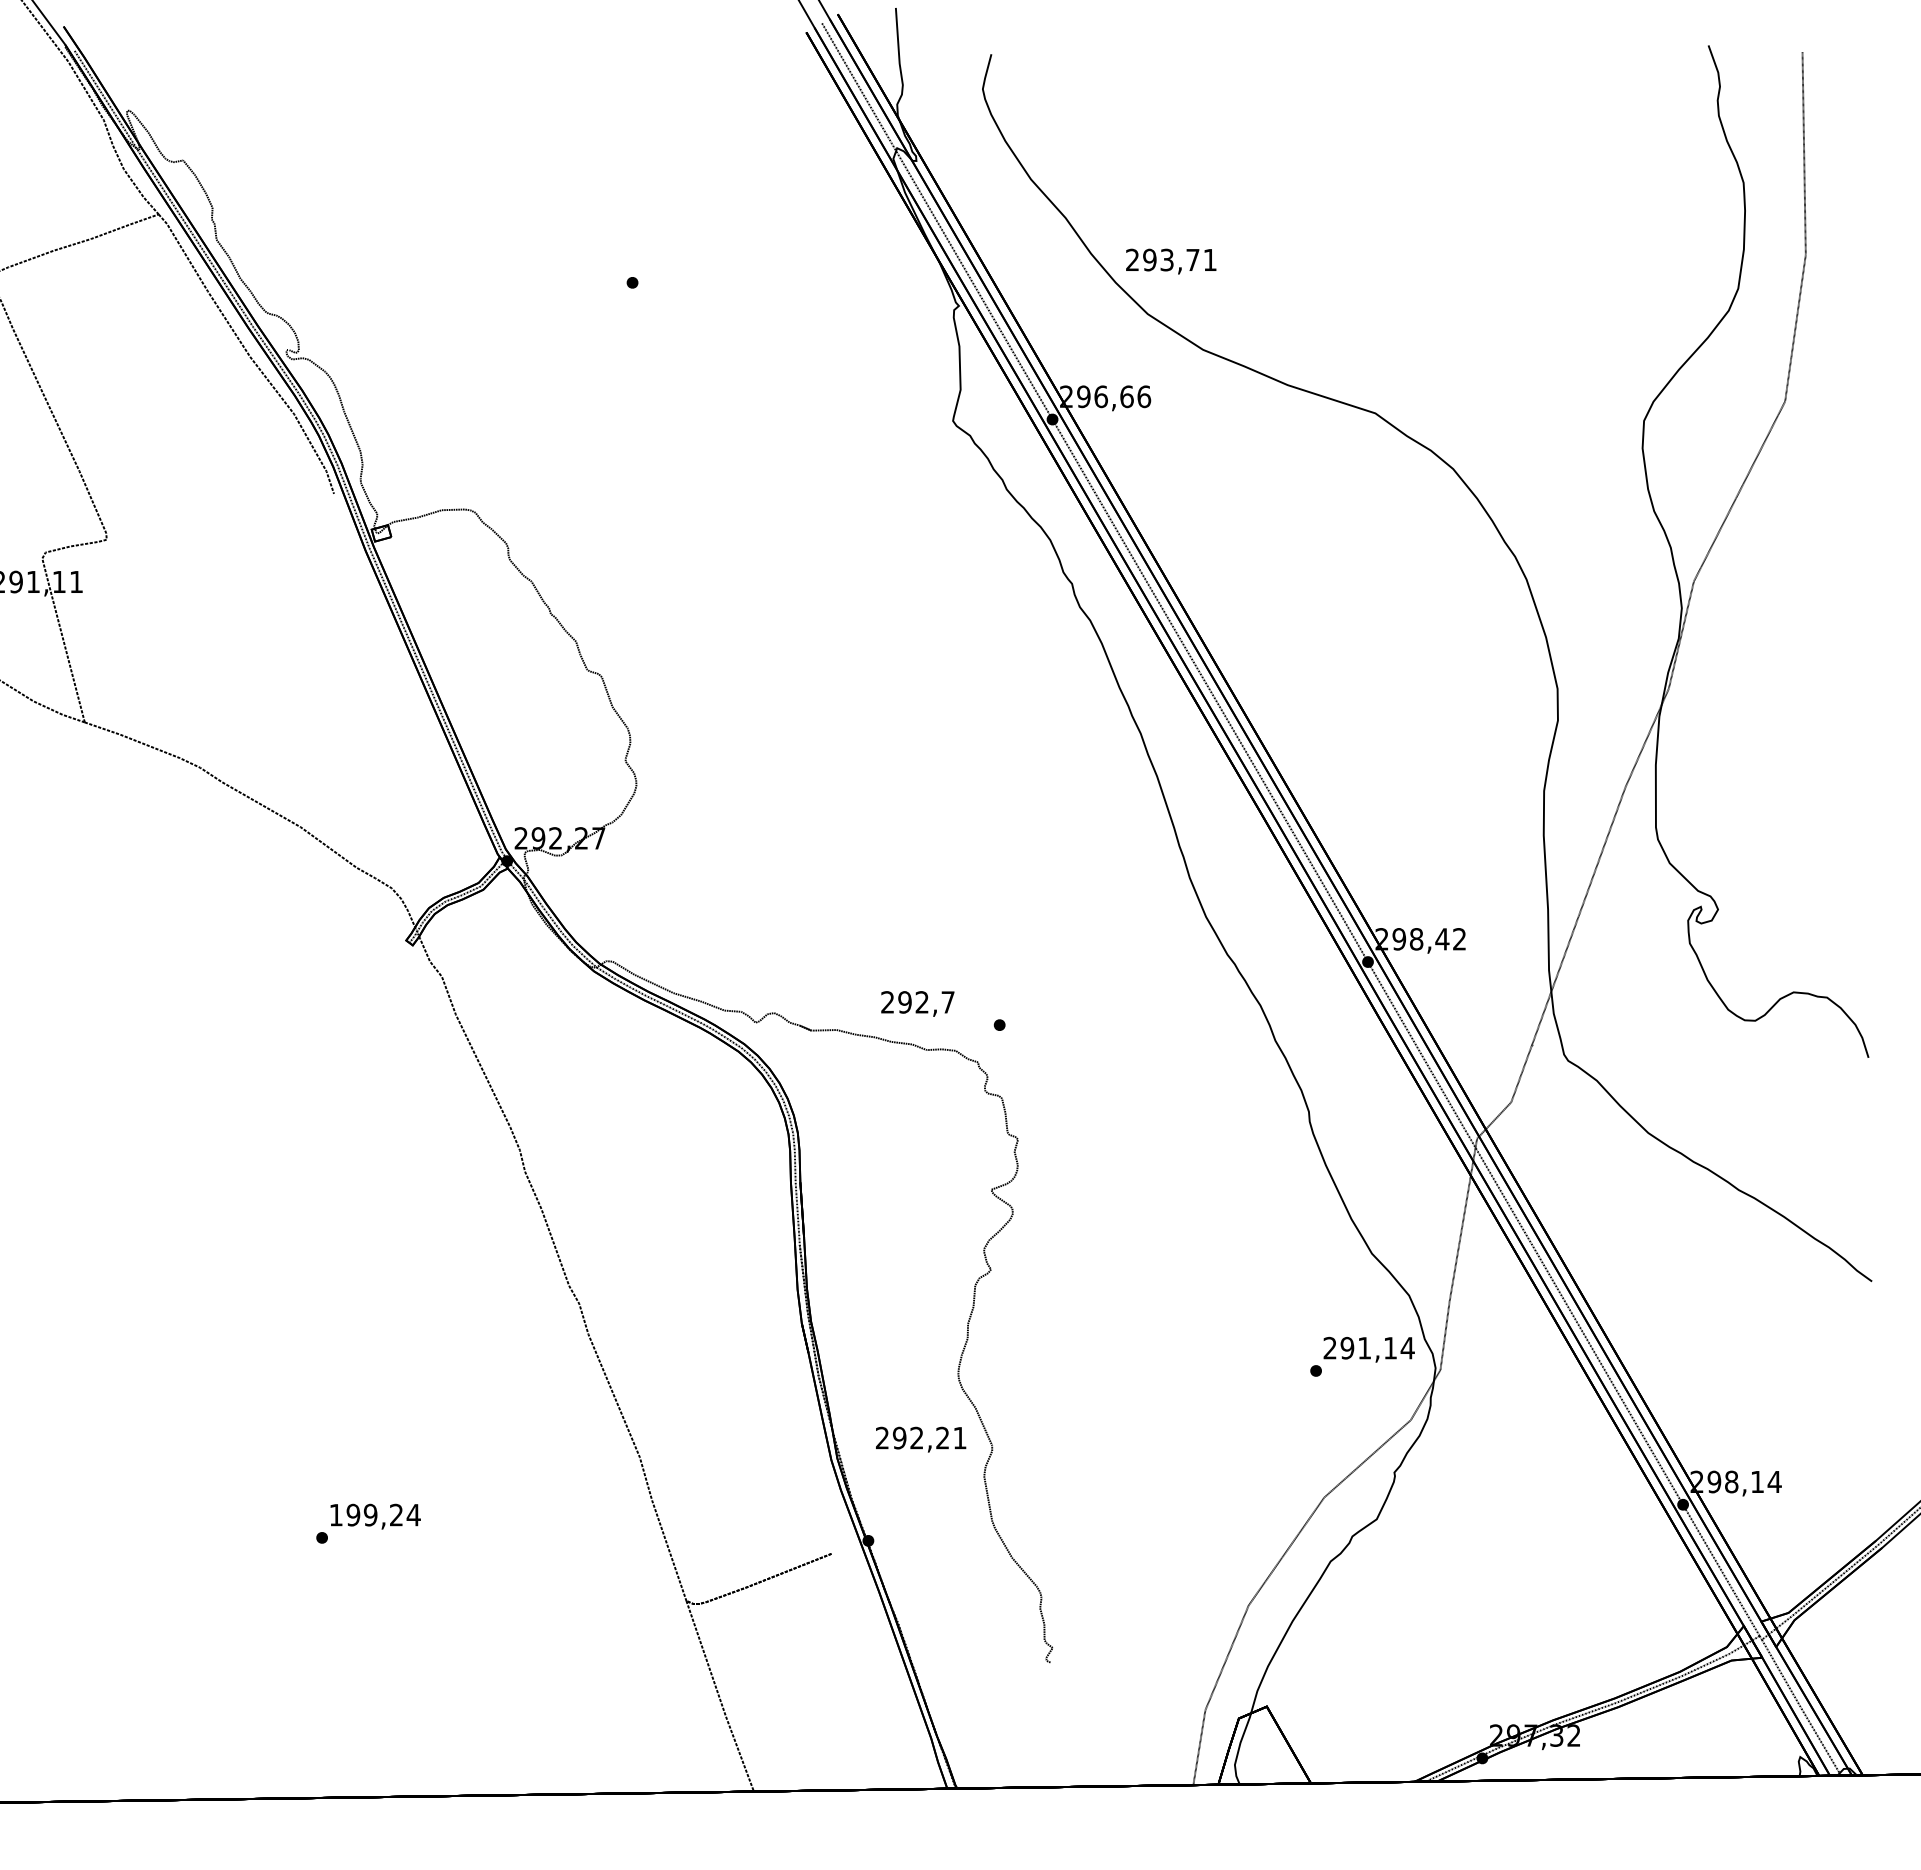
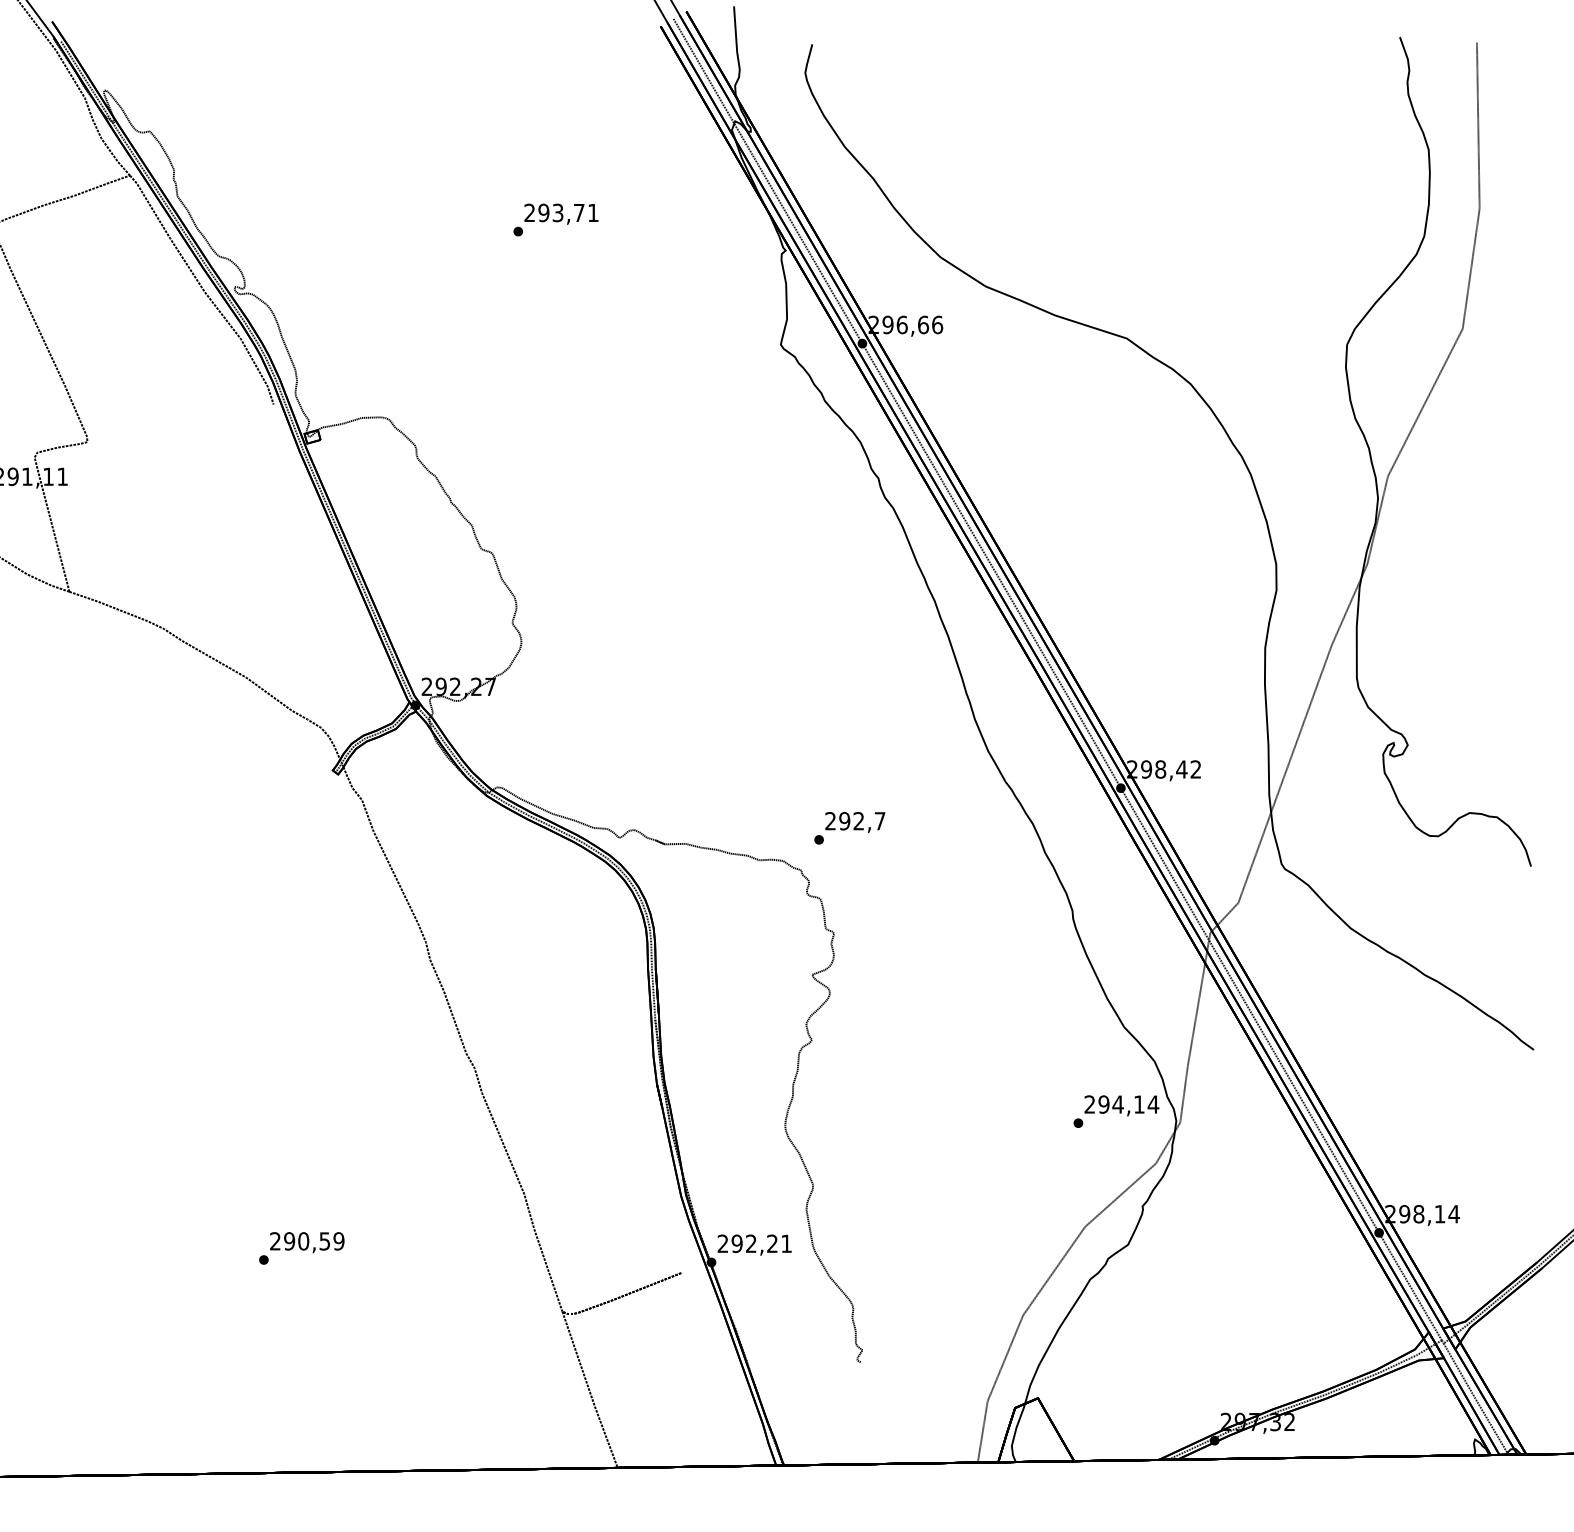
text: (1171, 261) -> (561, 214), moved
text: (917, 1003) -> (855, 822), moved
text: (1364, 1348) -> (1118, 1104), 291,14 -> 294,14
text: (921, 1439) -> (755, 1244), moved
text: (374, 1514) -> (306, 1240), 199,24 -> 290,59

